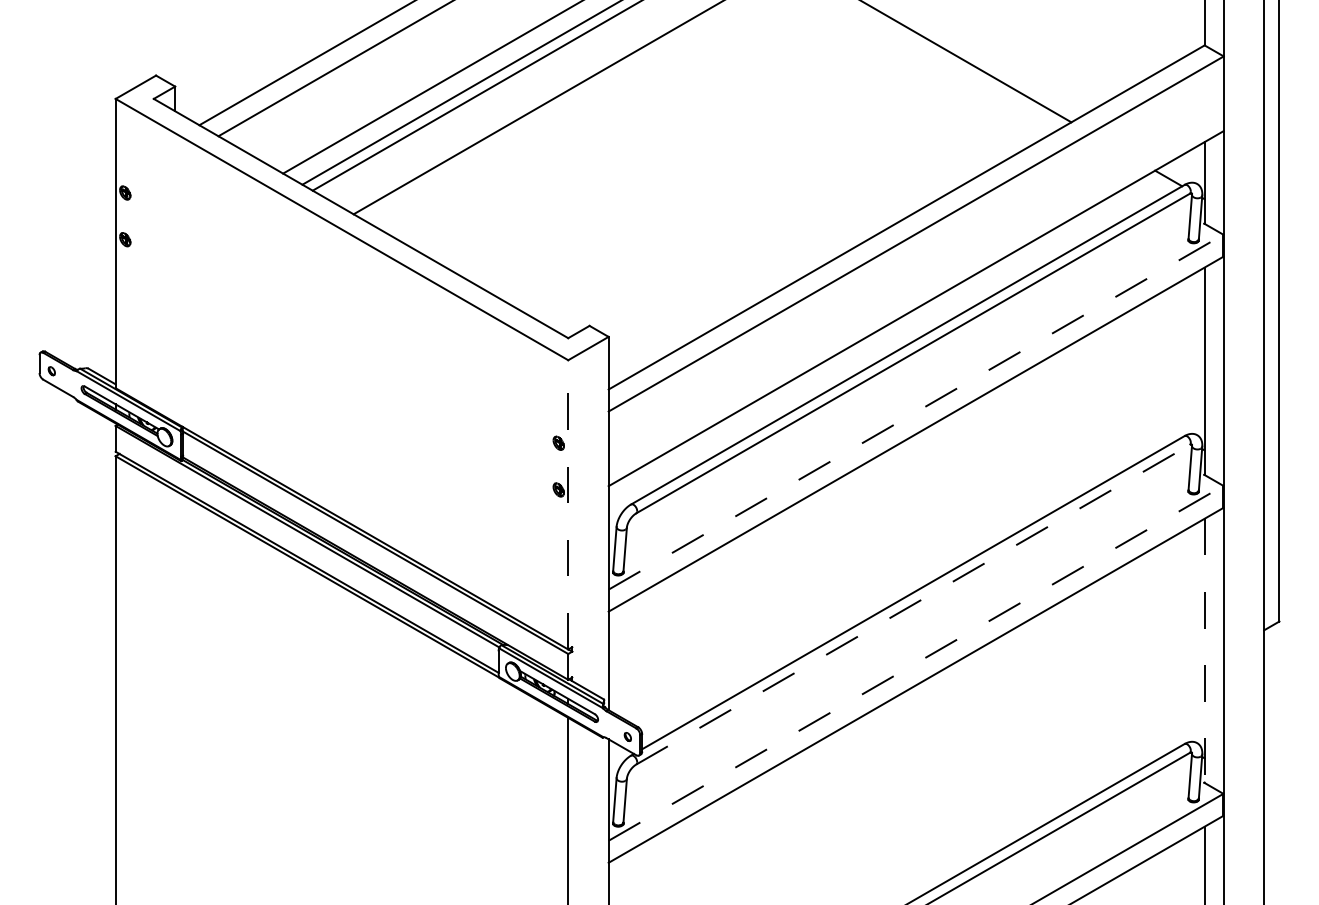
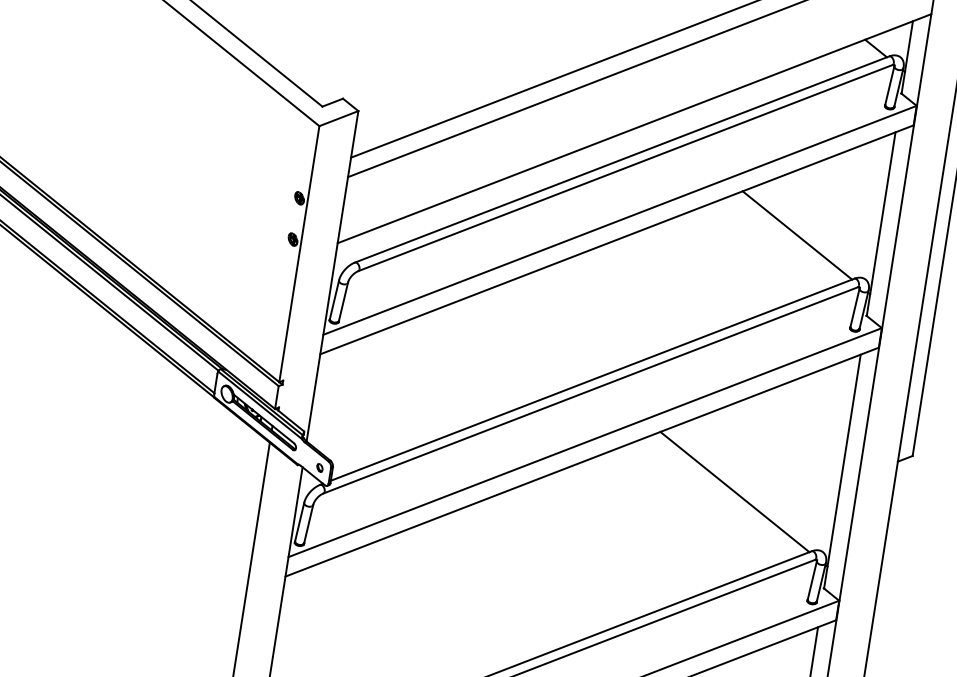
line: (1114, 398) -> (797, 235), added
line: (916, 412) -> (620, 220), dashed -> solid
line: (568, 504) -> (299, 253), dashed -> solid
line: (912, 604) -> (590, 390), dashed -> solid
line: (1204, 650) -> (842, 471), dashed -> solid
line: (916, 663) -> (585, 442), dashed -> solid
line: (1089, 691) -> (734, 491), added

